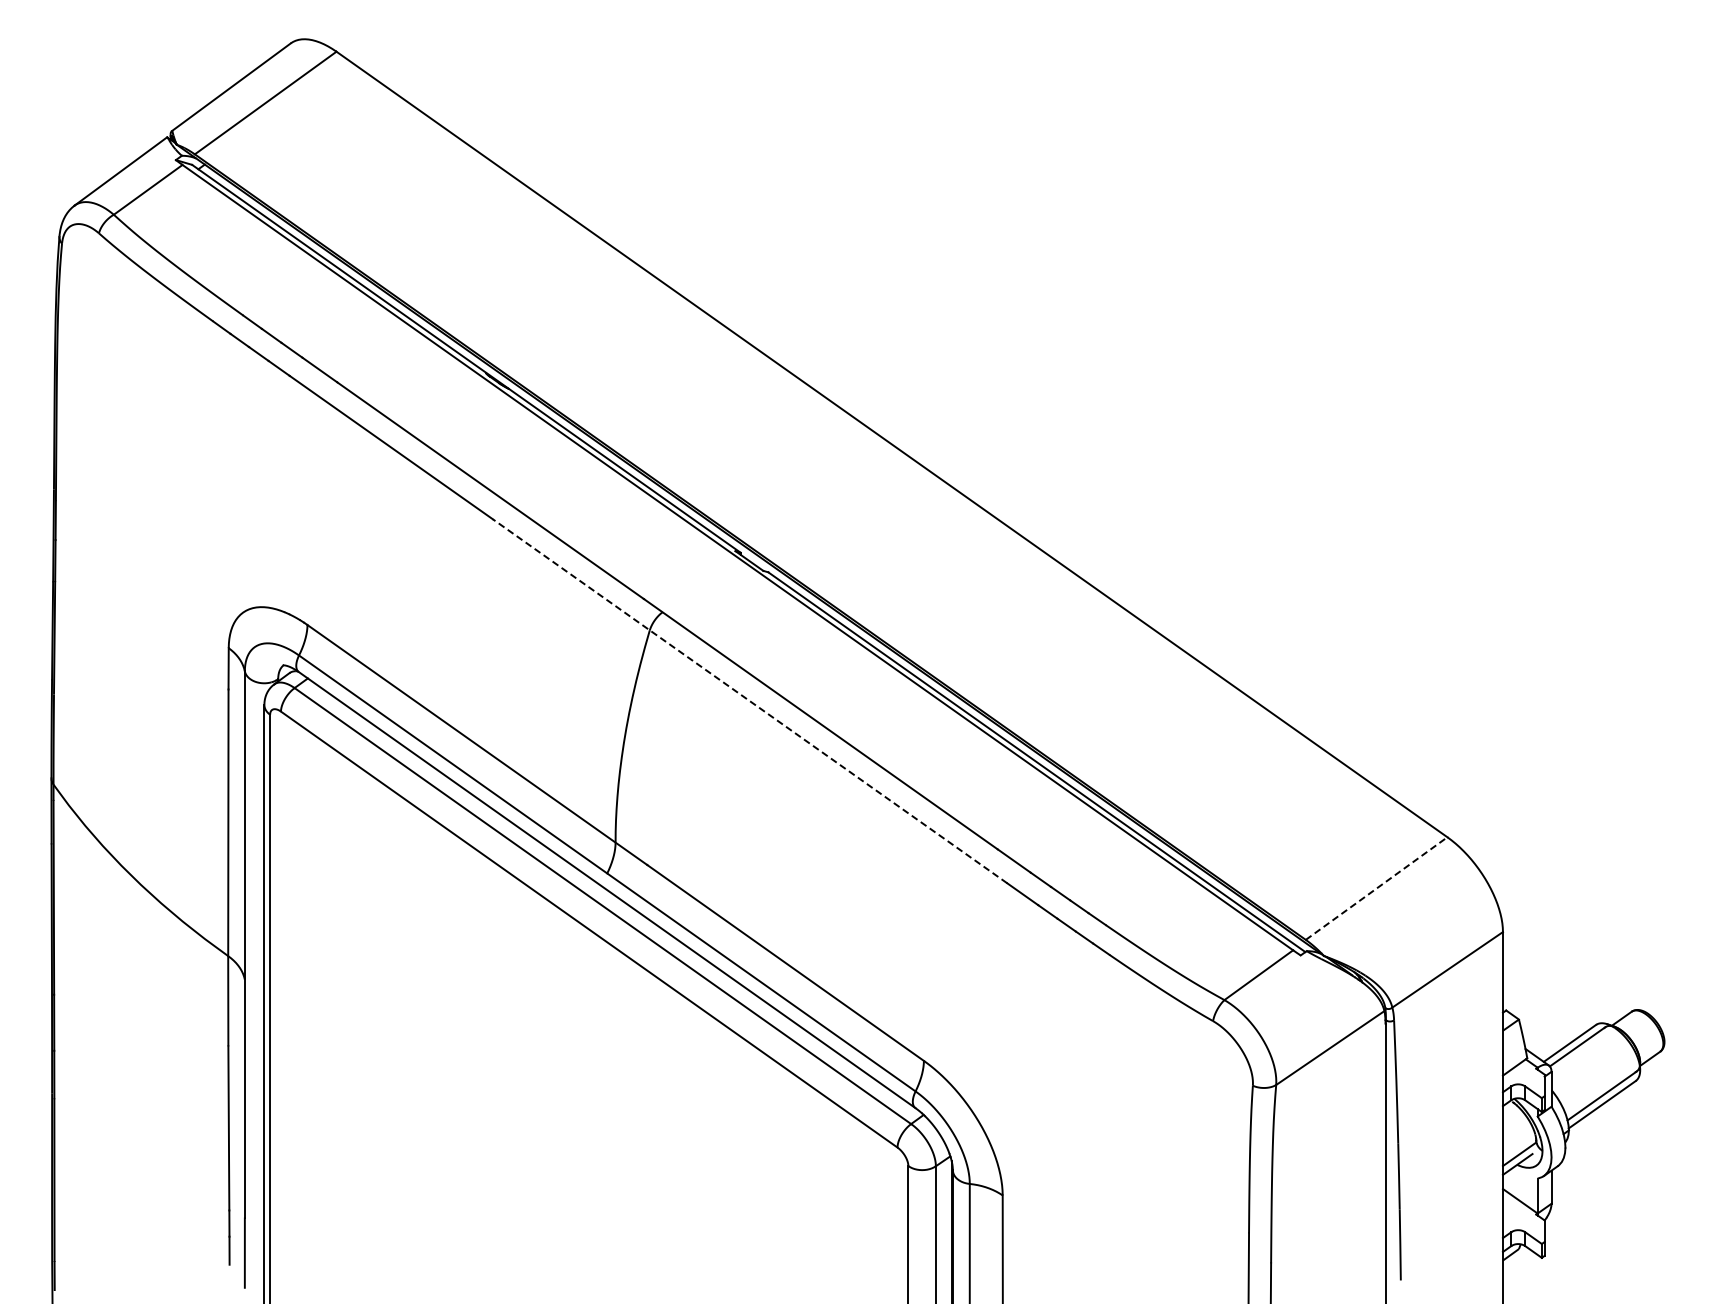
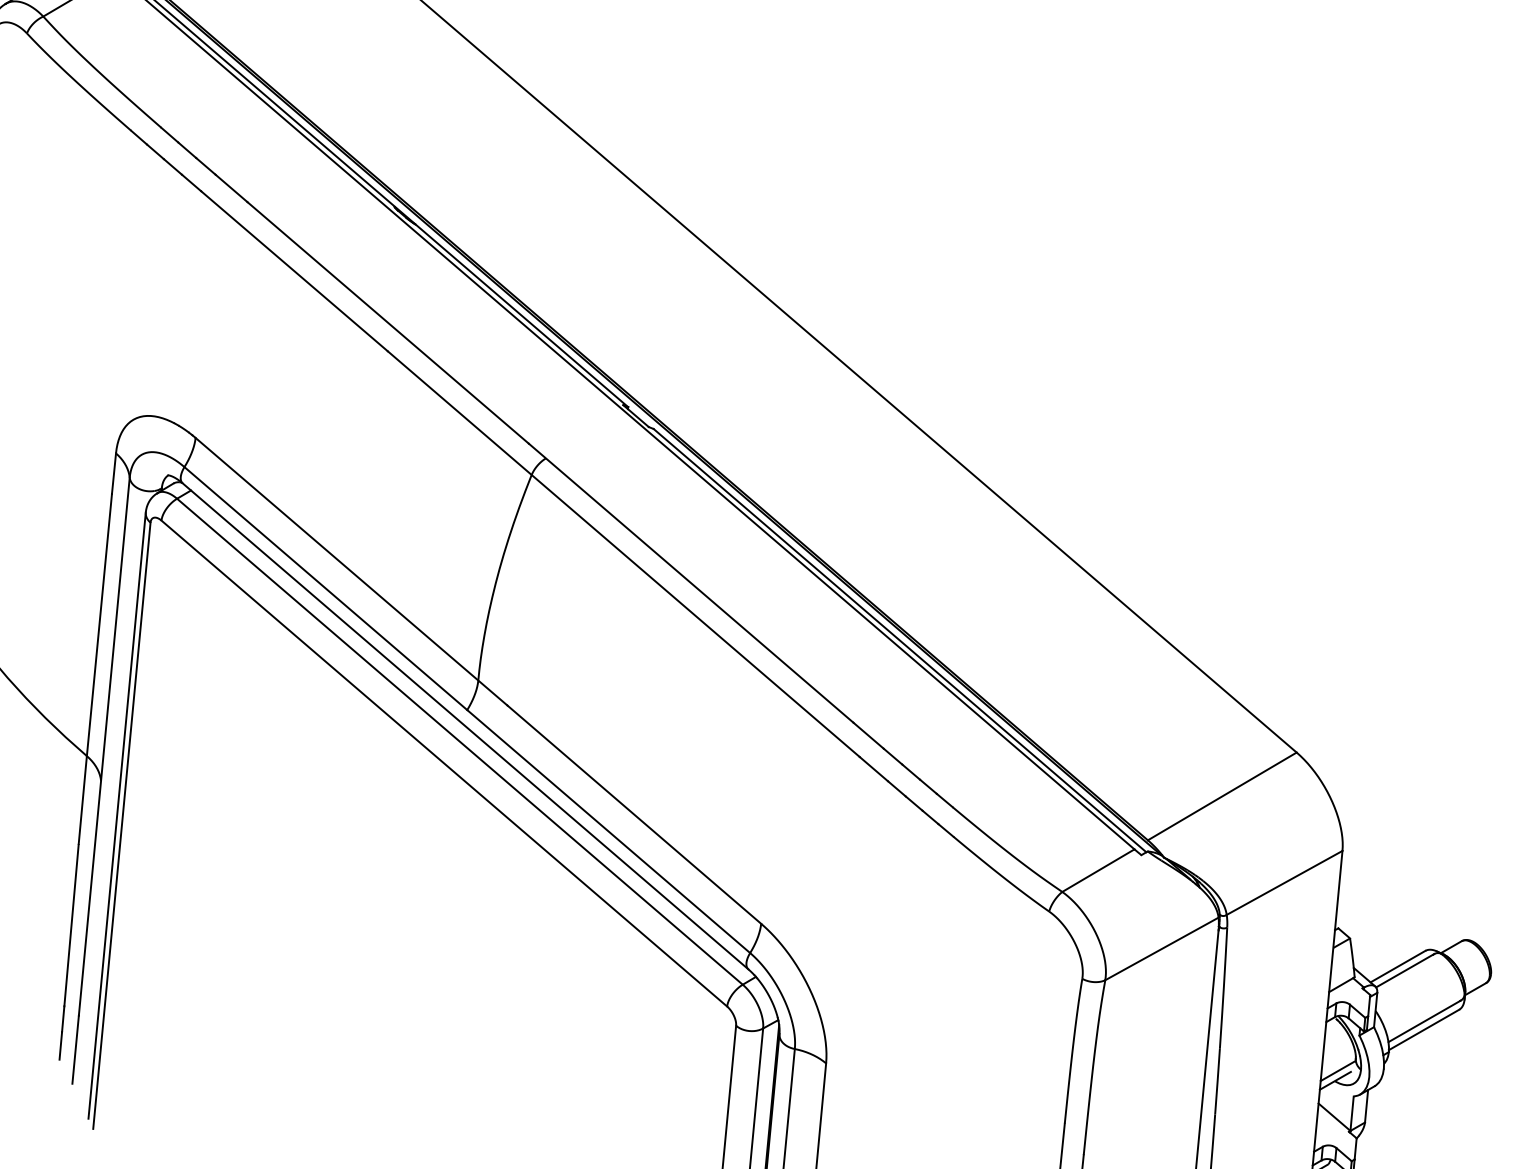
line: (749, 701) -> (623, 554), dashed -> solid
line: (1377, 888) -> (1223, 796), dashed -> solid

